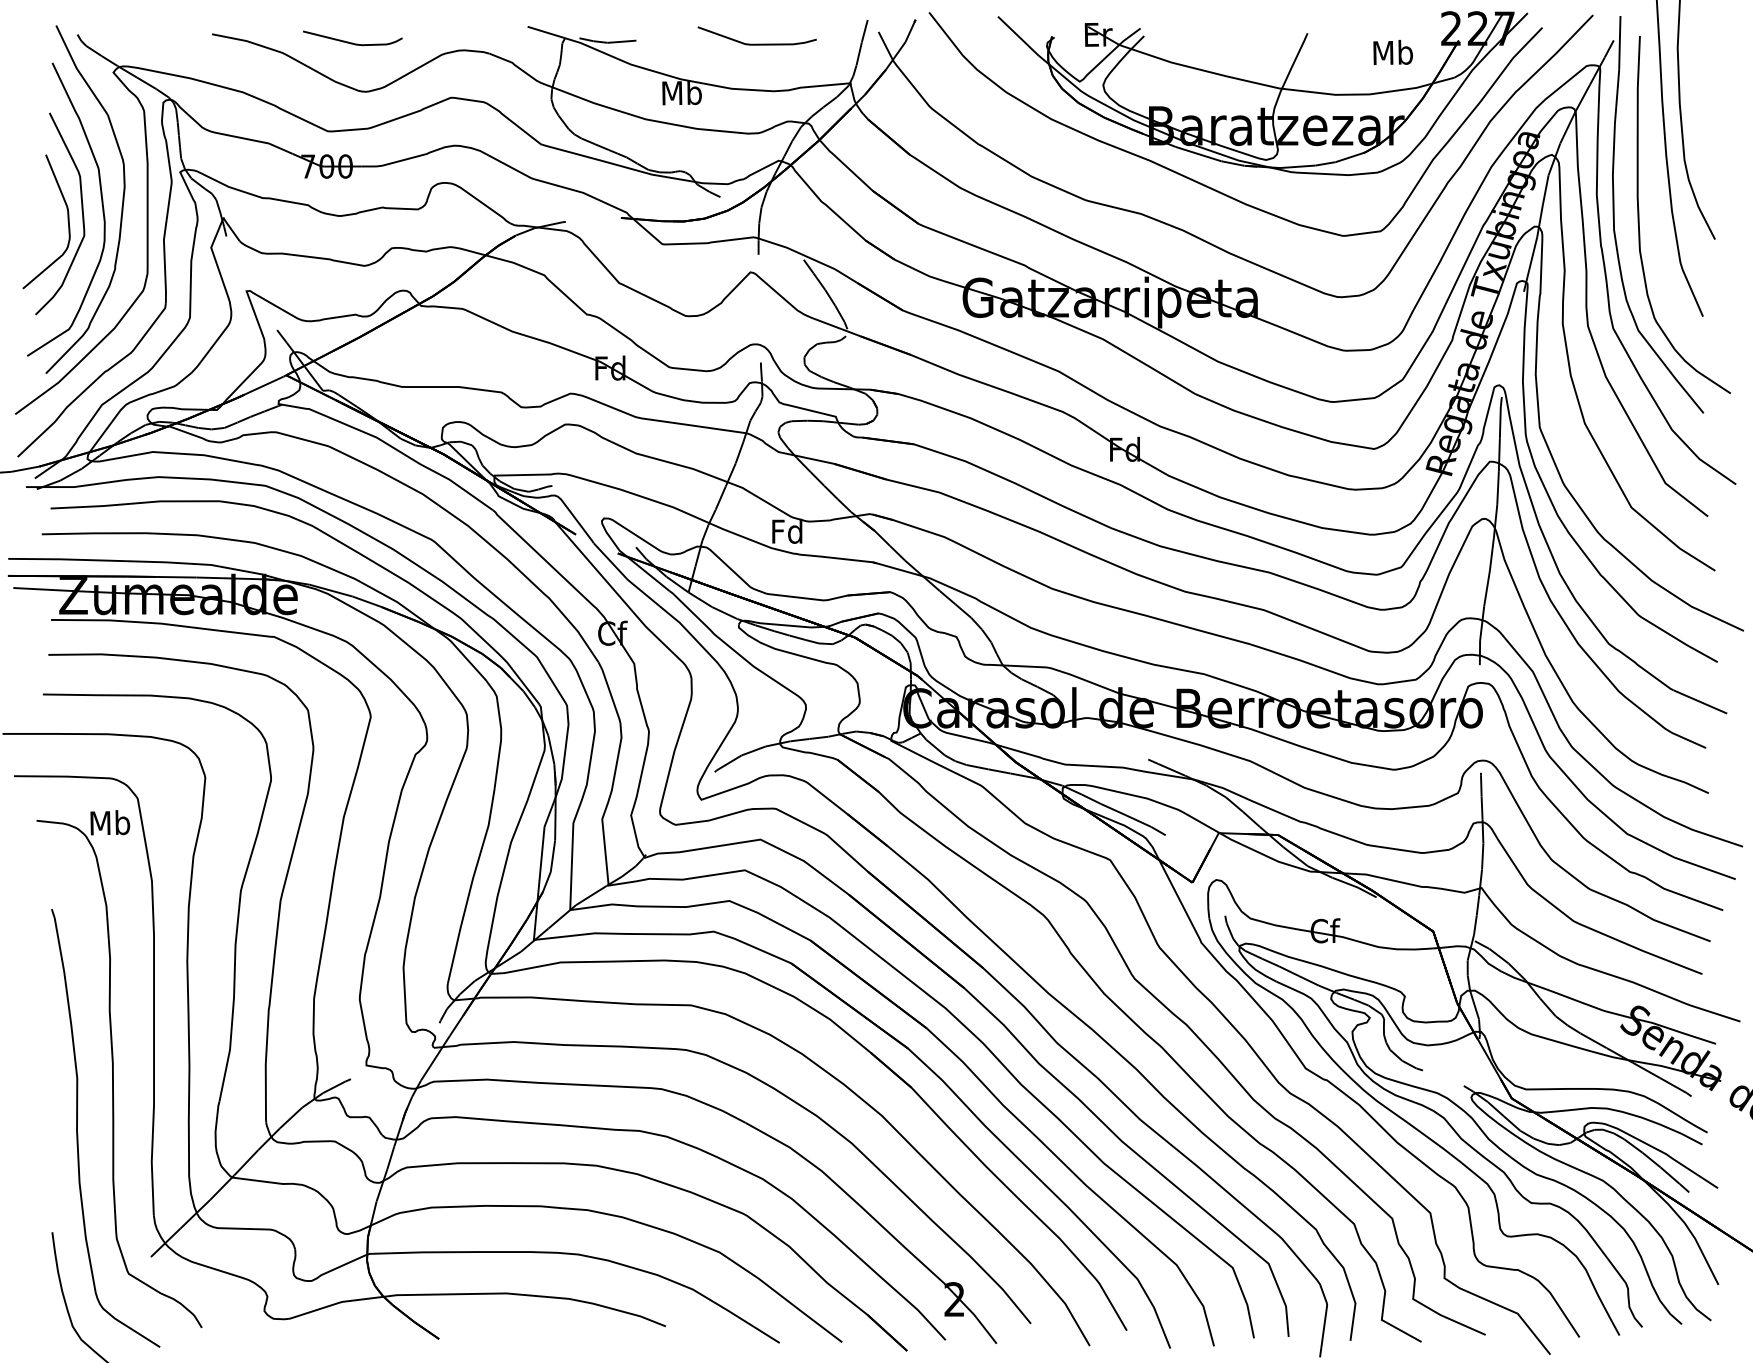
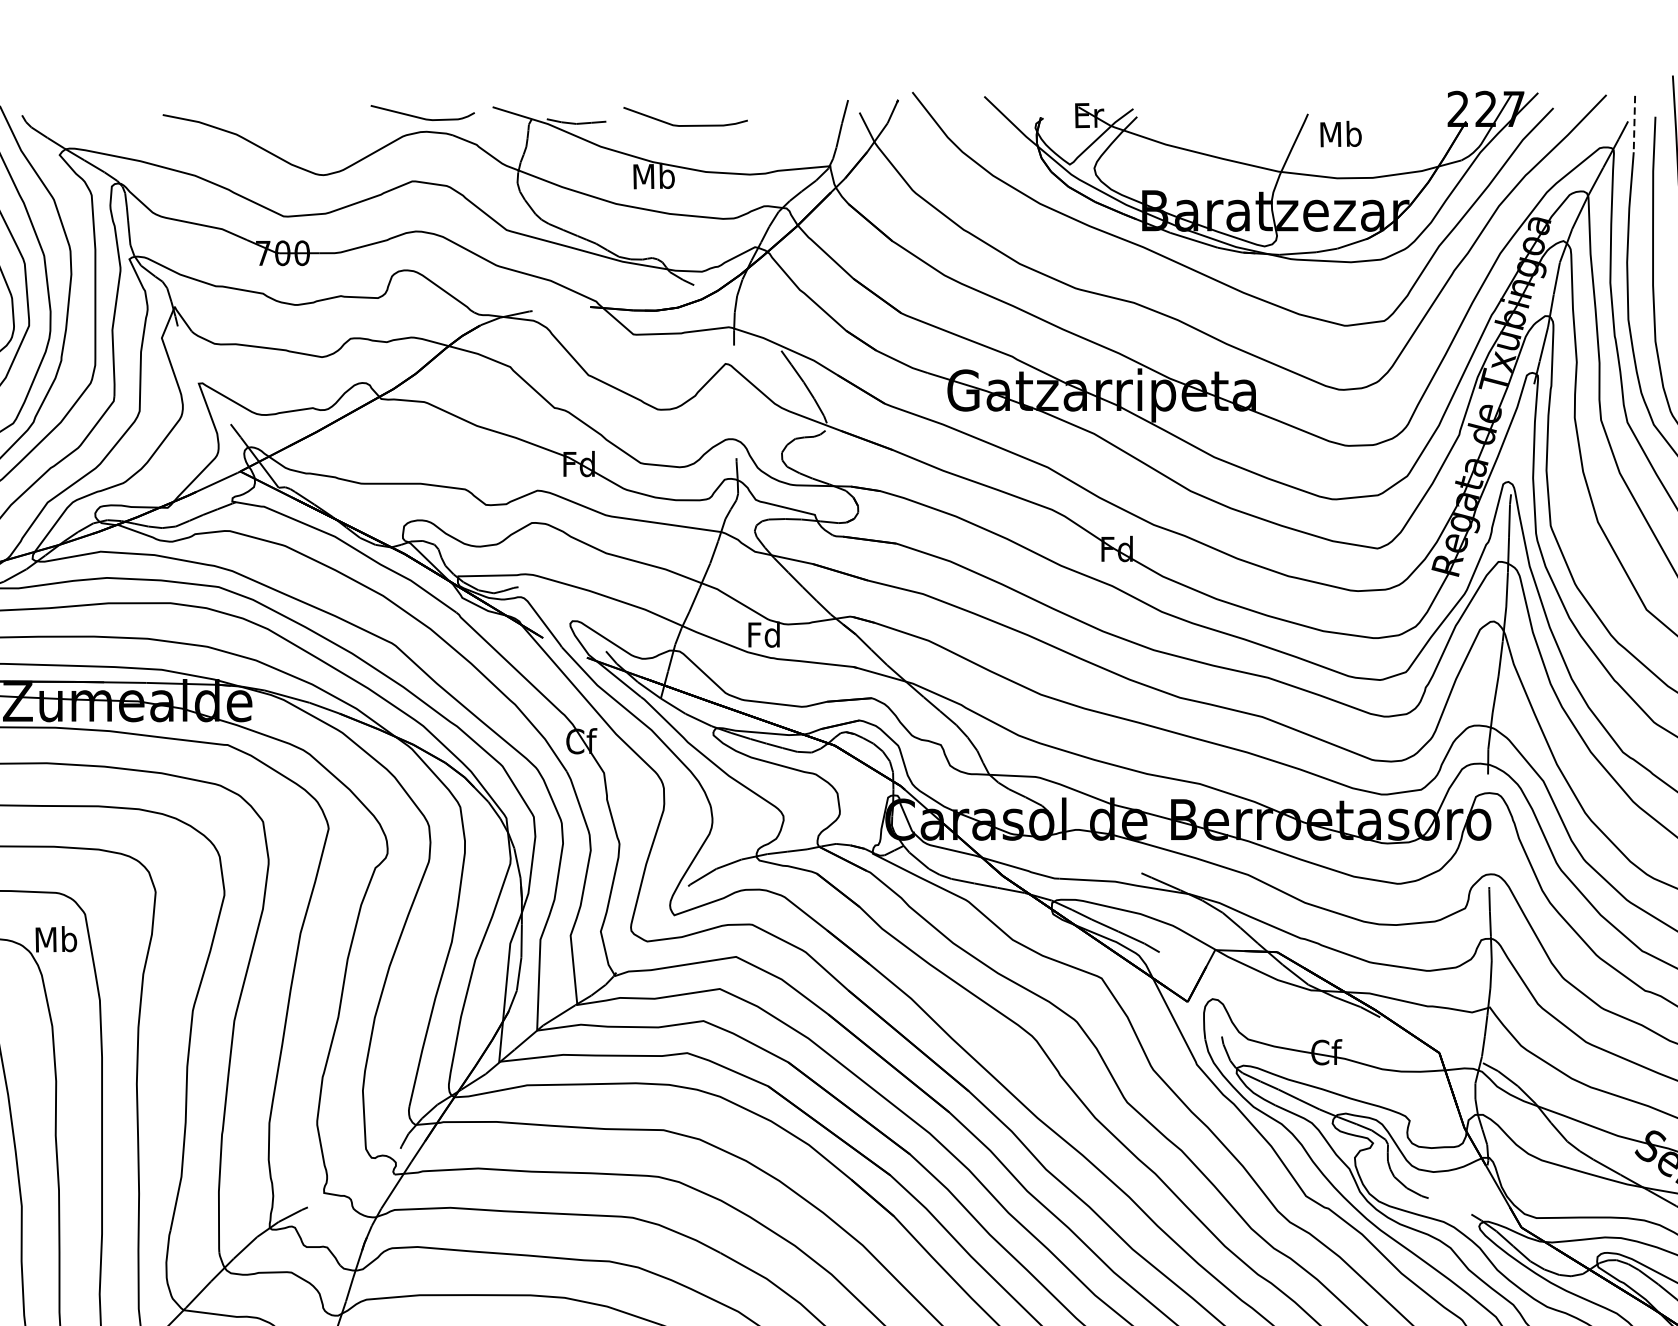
curve: (352, 42) -> (422, 117), moved
line: (1619, 42) -> (1634, 123), solid -> dashed
curve: (756, 43) -> (684, 124), moved
text: (1392, 51) -> (1340, 133), moved

